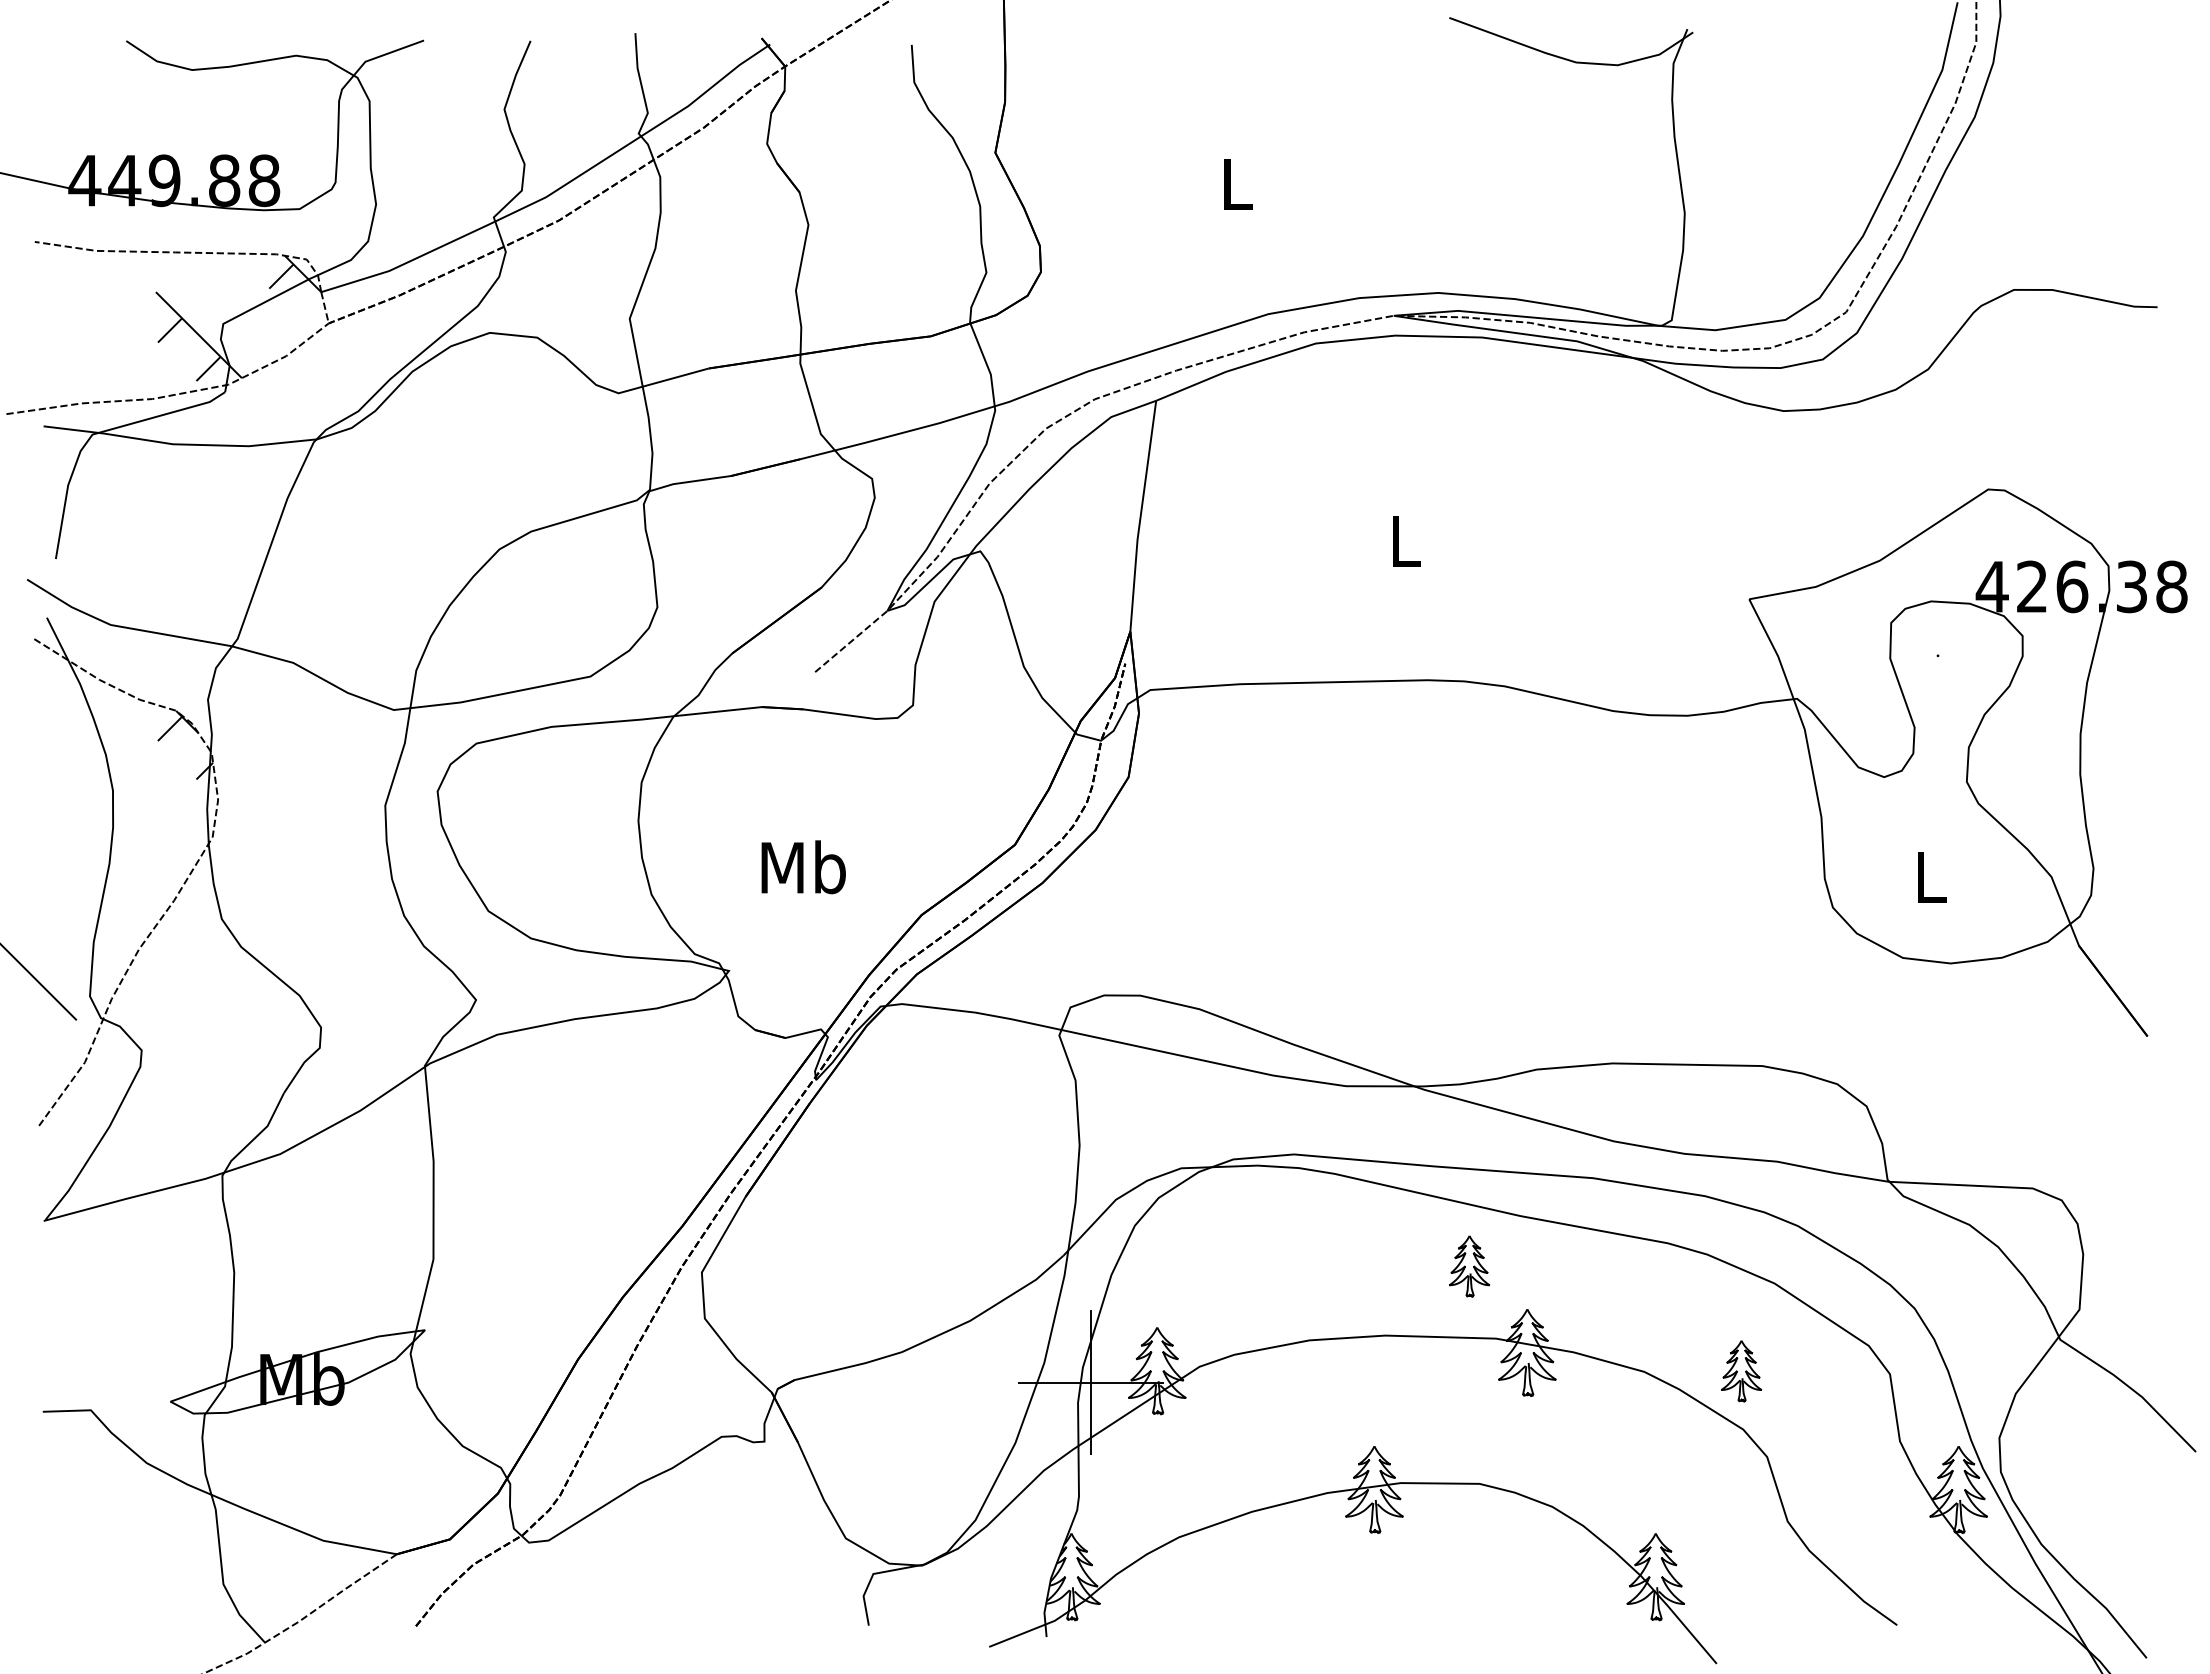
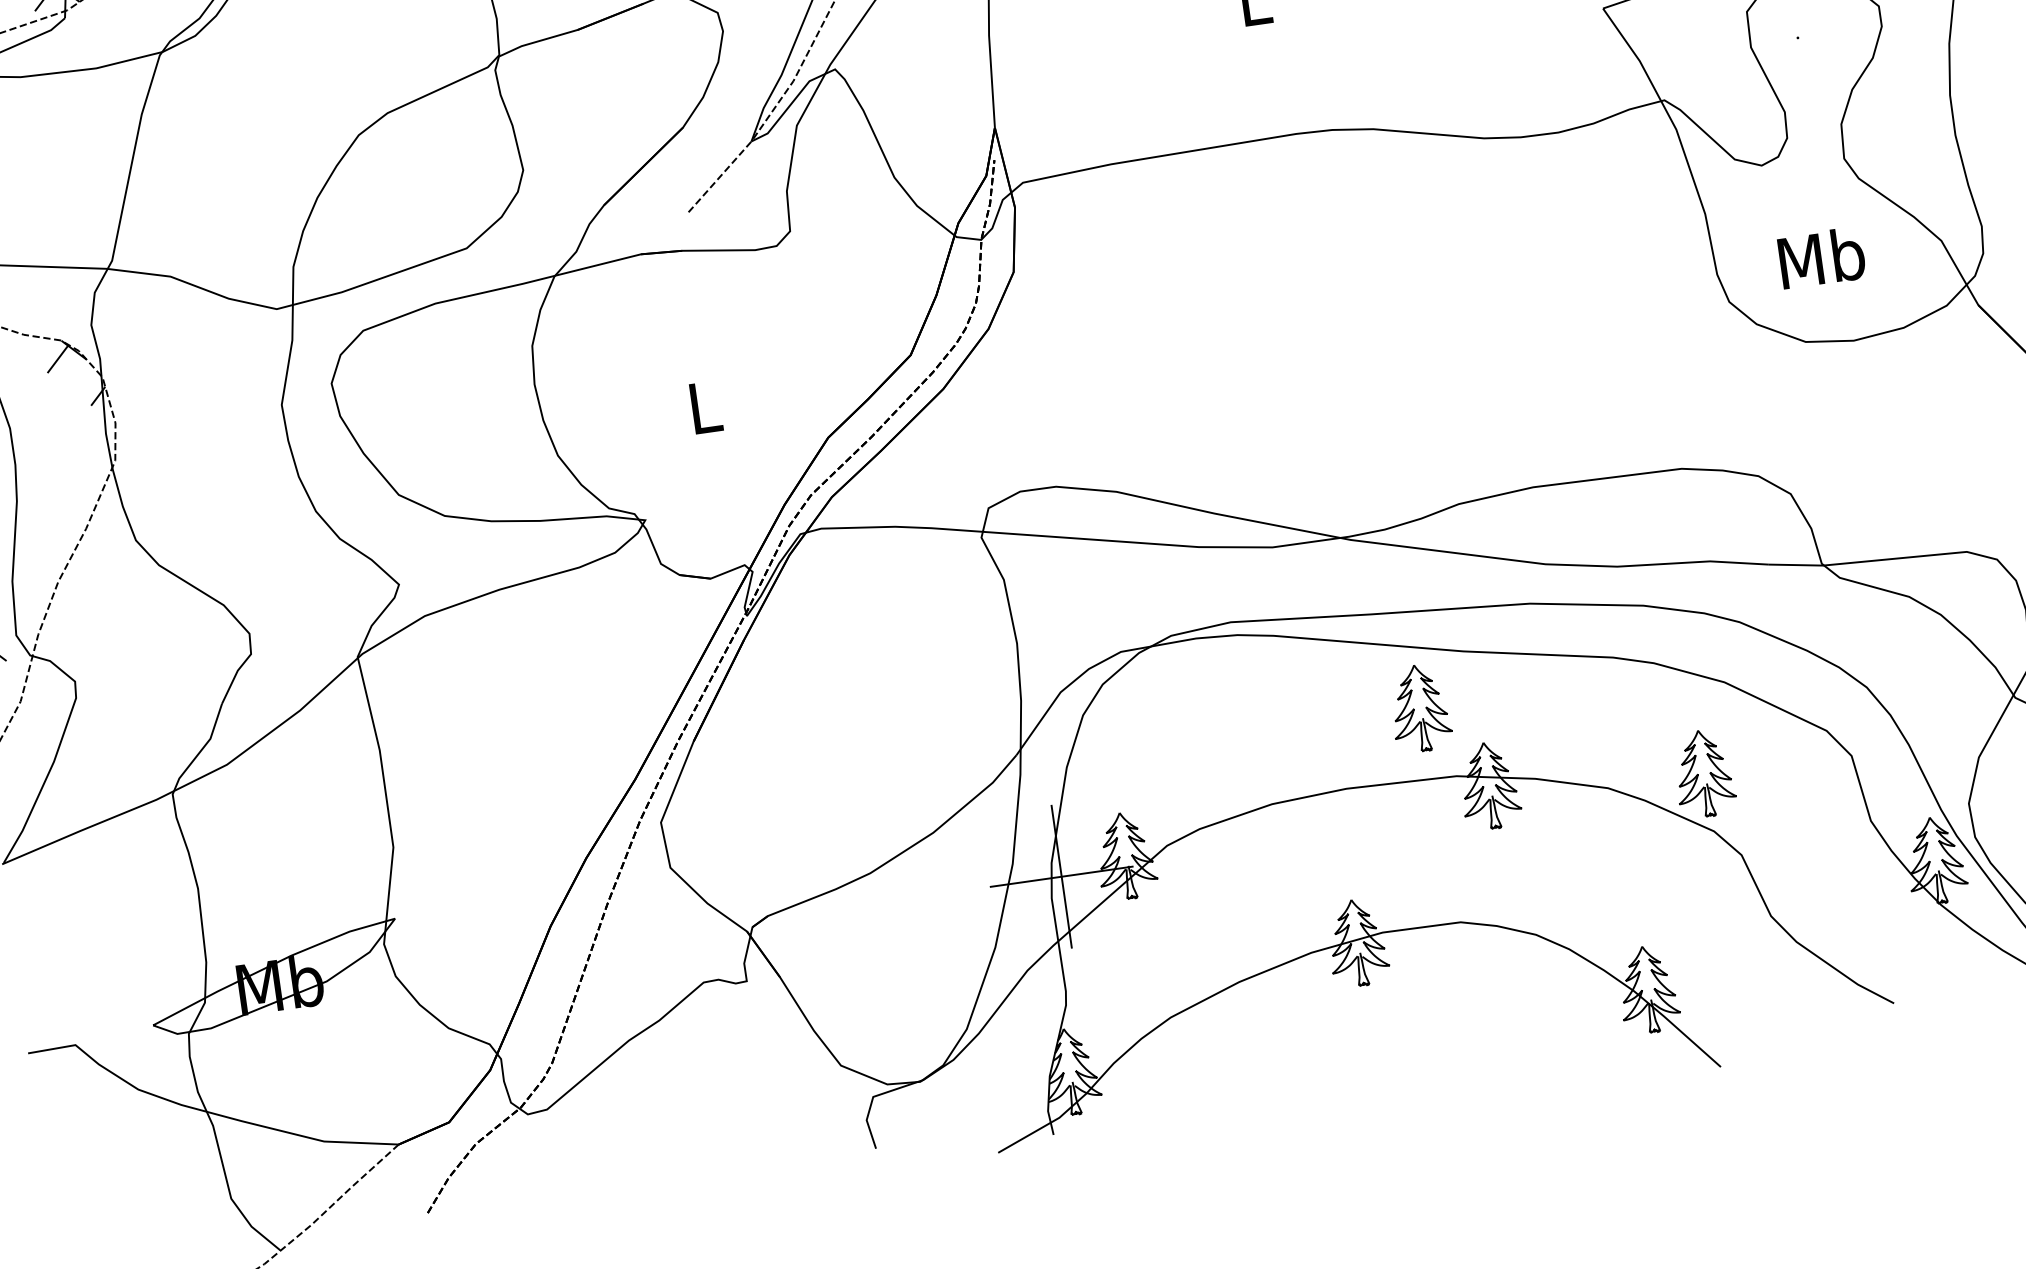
text: (803, 867) -> (704, 407), Mb -> L
text: (1930, 876) -> (1821, 257), L -> Mb
part: (1469, 1266) -> (1420, 708), size x1.43
part: (1741, 1371) -> (1704, 774), size x1.43

